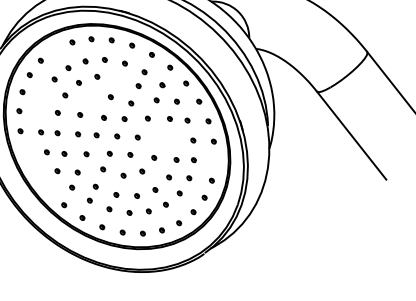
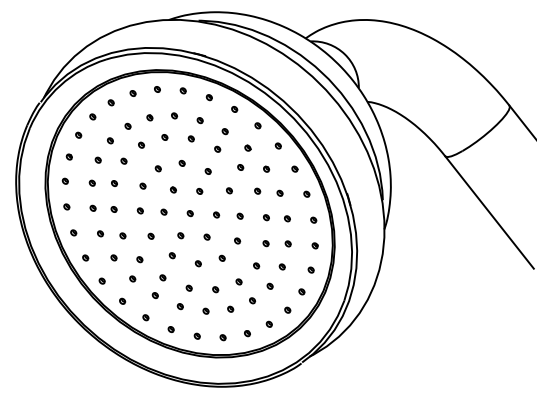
part: (54, 49) -> (110, 102), added
part: (117, 77) -> (190, 138), added
part: (44, 94) -> (97, 159), added
part: (91, 101) -> (157, 168), added
part: (39, 112) -> (91, 182), added
part: (155, 137) -> (239, 215), added
part: (176, 139) -> (266, 217), added
part: (25, 151) -> (73, 232), added
part: (214, 161) -> (314, 245), added
part: (35, 170) -> (85, 257), added
part: (47, 188) -> (101, 280), added

